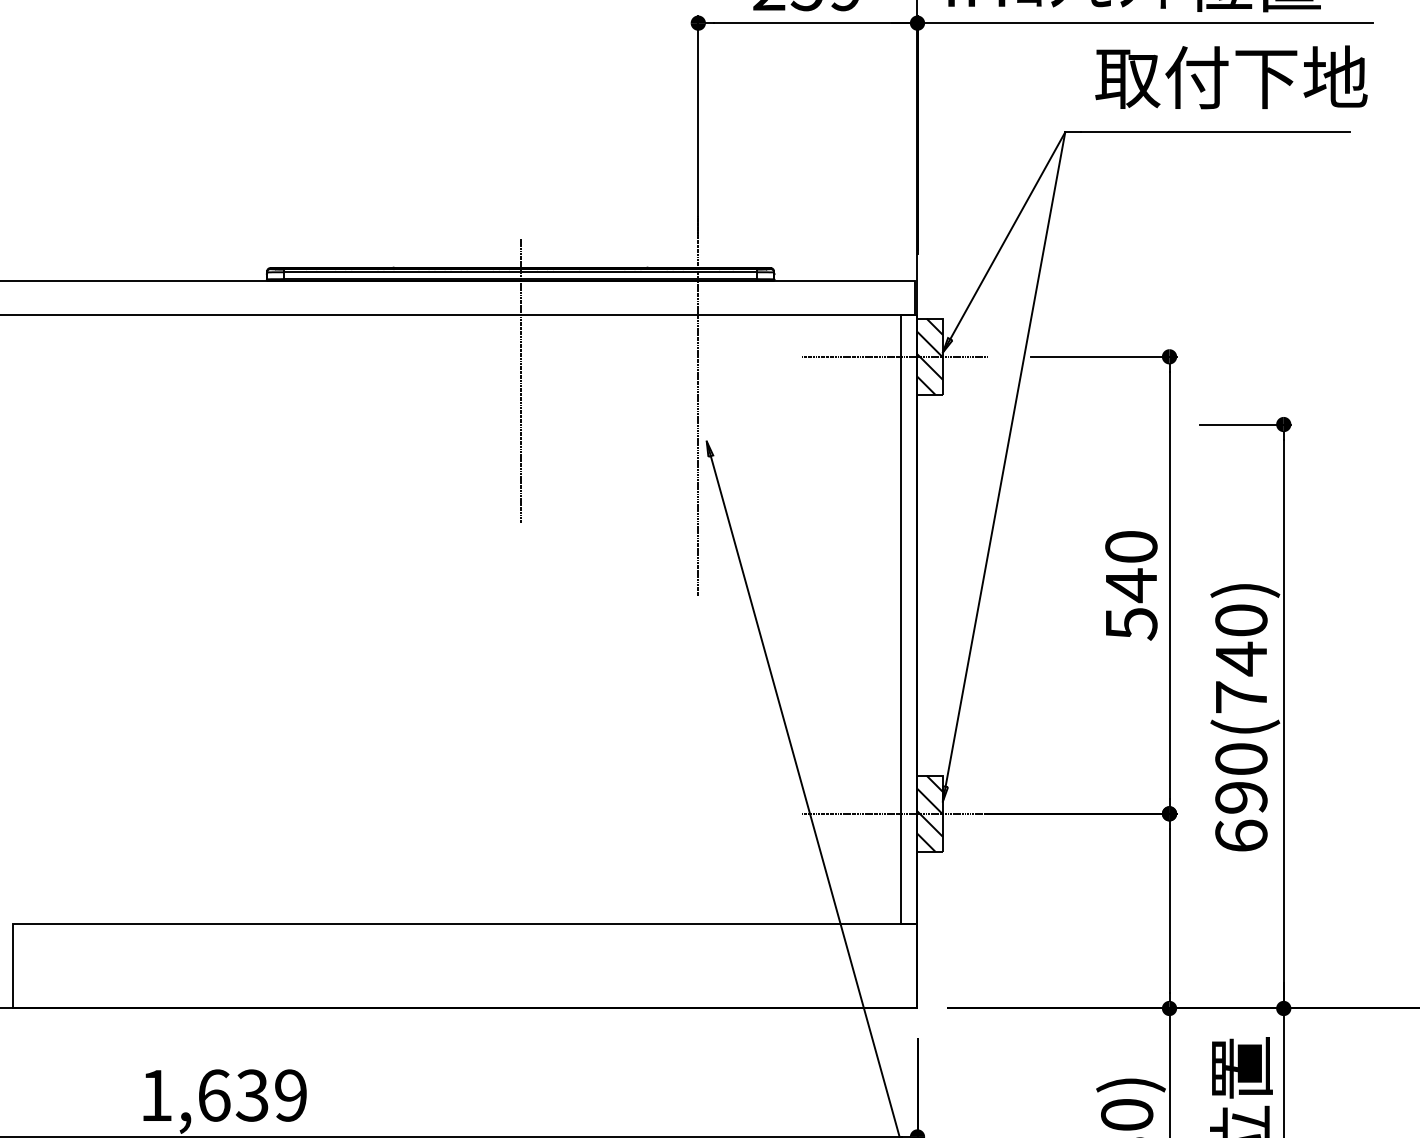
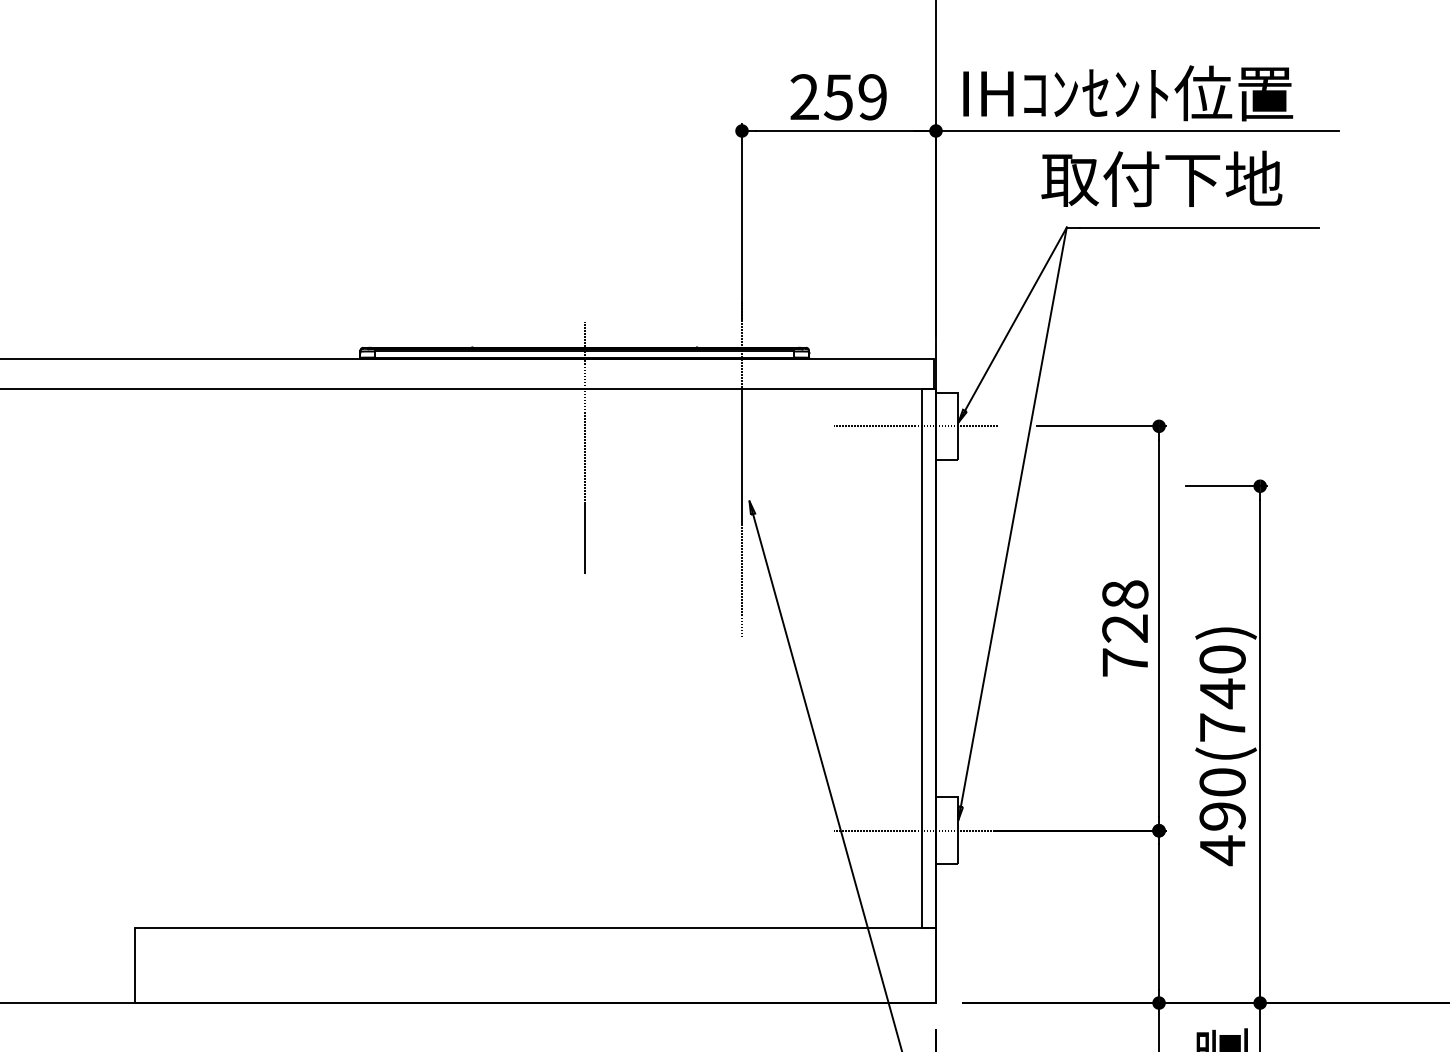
text: (1231, 76) -> (1161, 178), moved
hatch: (929, 357) -> (946, 426), removed
text: (1131, 585) -> (1125, 628), 540 -> 728
hatch: (929, 813) -> (946, 830), removed
text: (1241, 836) -> (1222, 850), 690(740) -> 490(740)

